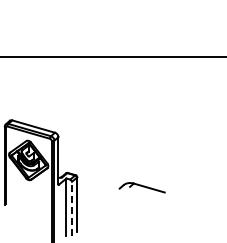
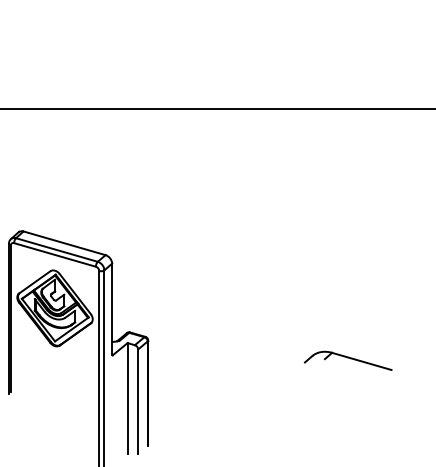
part: (141, 187) -> (346, 360), moved
line: (71, 208) -> (137, 400), dashed -> solid

